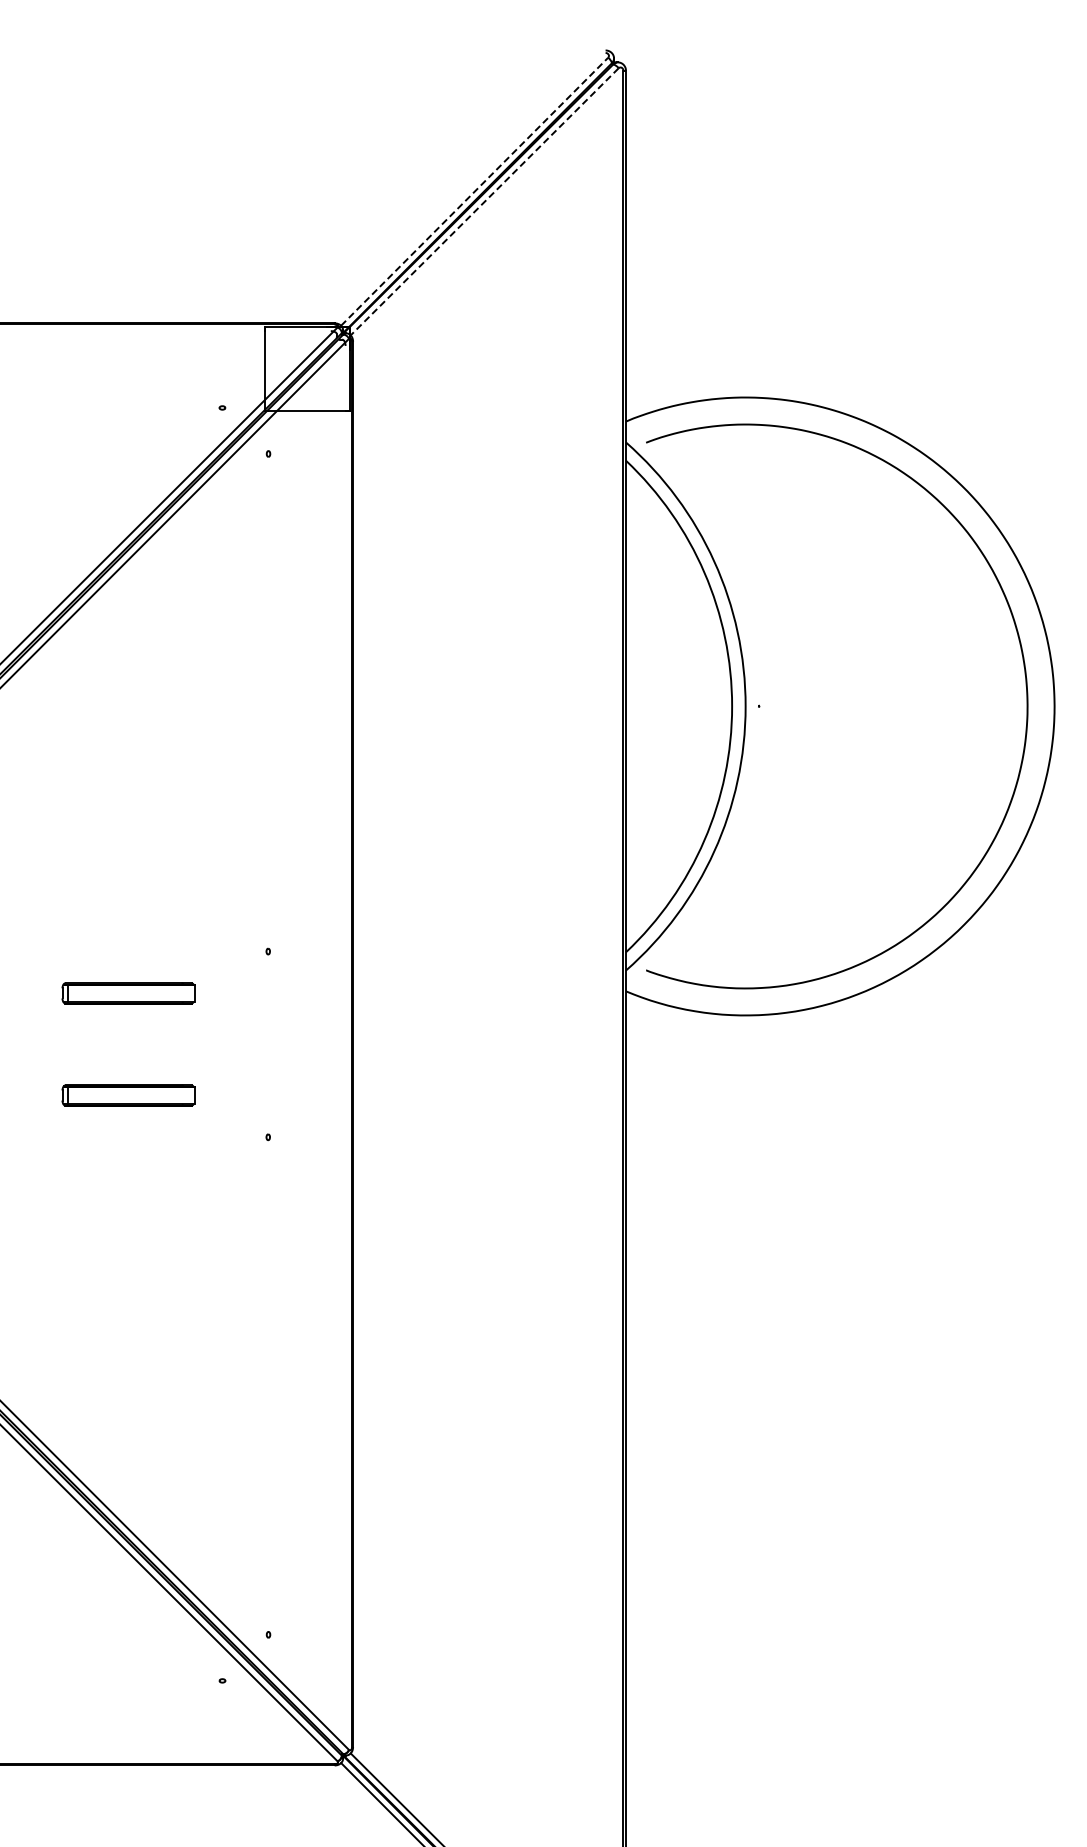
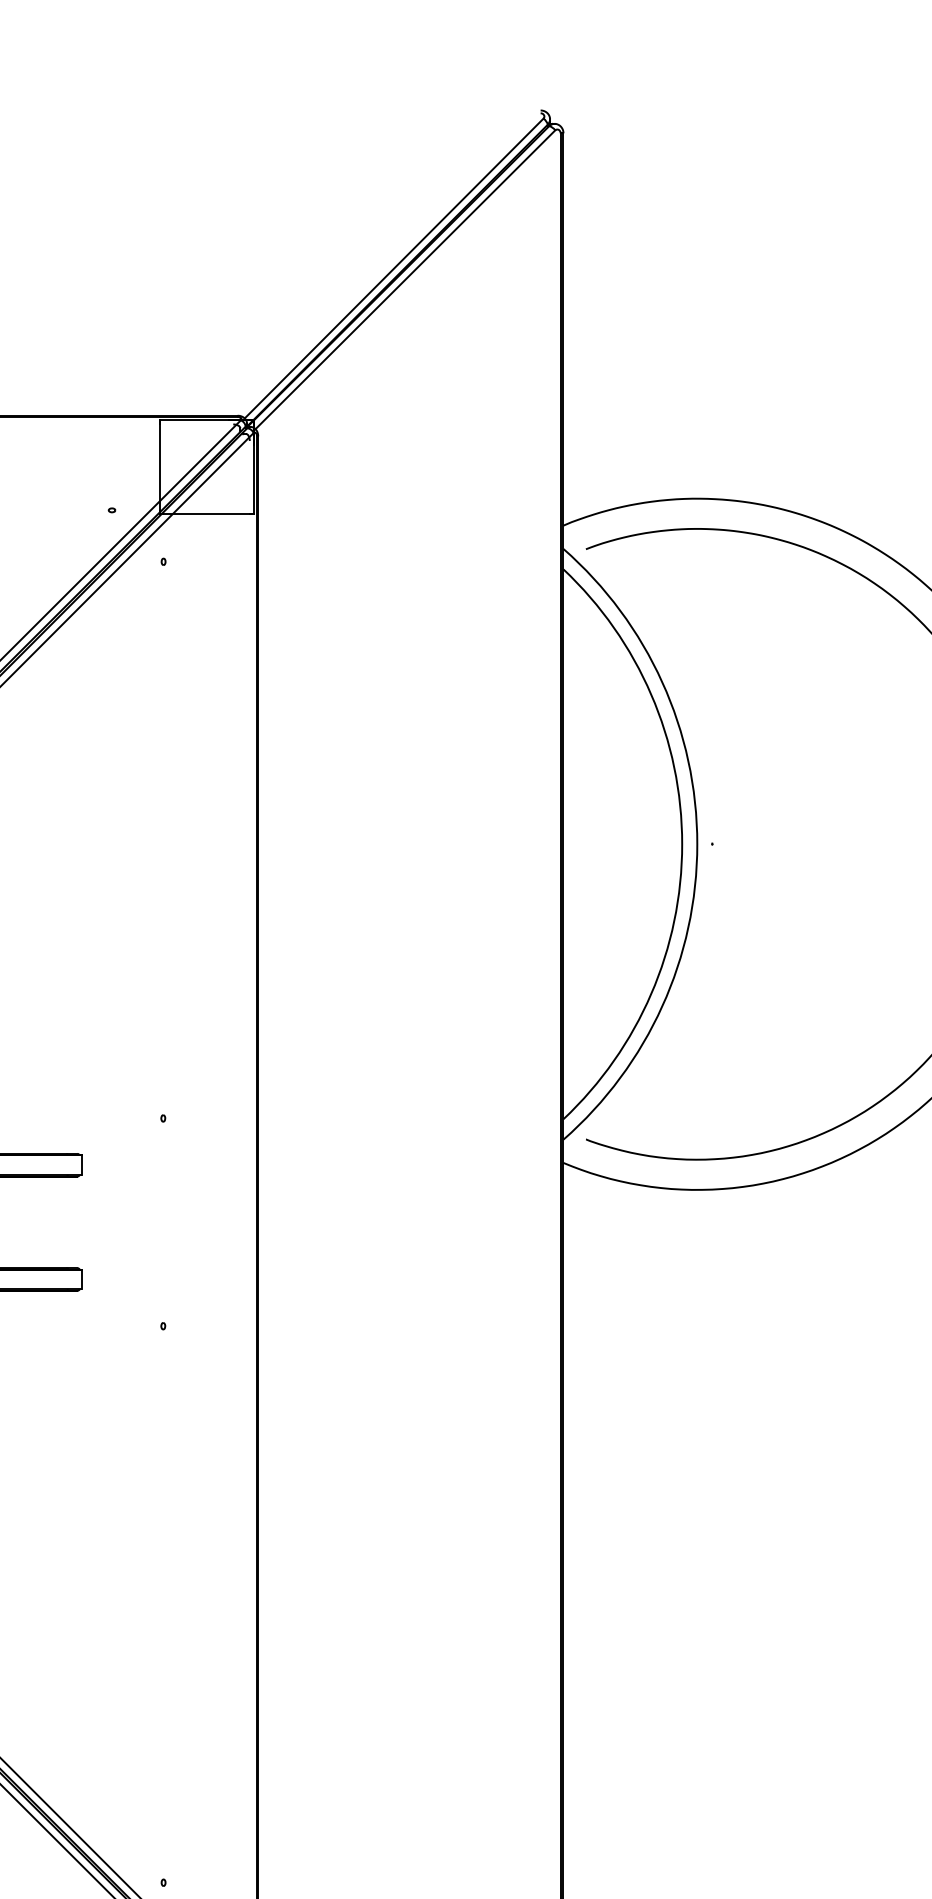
line: (474, 191) -> (393, 268), dashed -> solid
line: (484, 202) -> (405, 280), dashed -> solid

